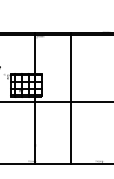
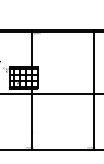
line: (70, 98) -> (93, 90), moved

